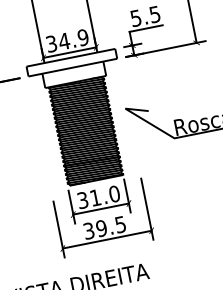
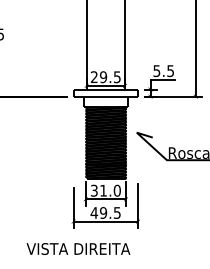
text: (67, 41) -> (105, 77), 34.9 -> 29.5
text: (89, 230) -> (94, 212), 39.5 -> 49.5

